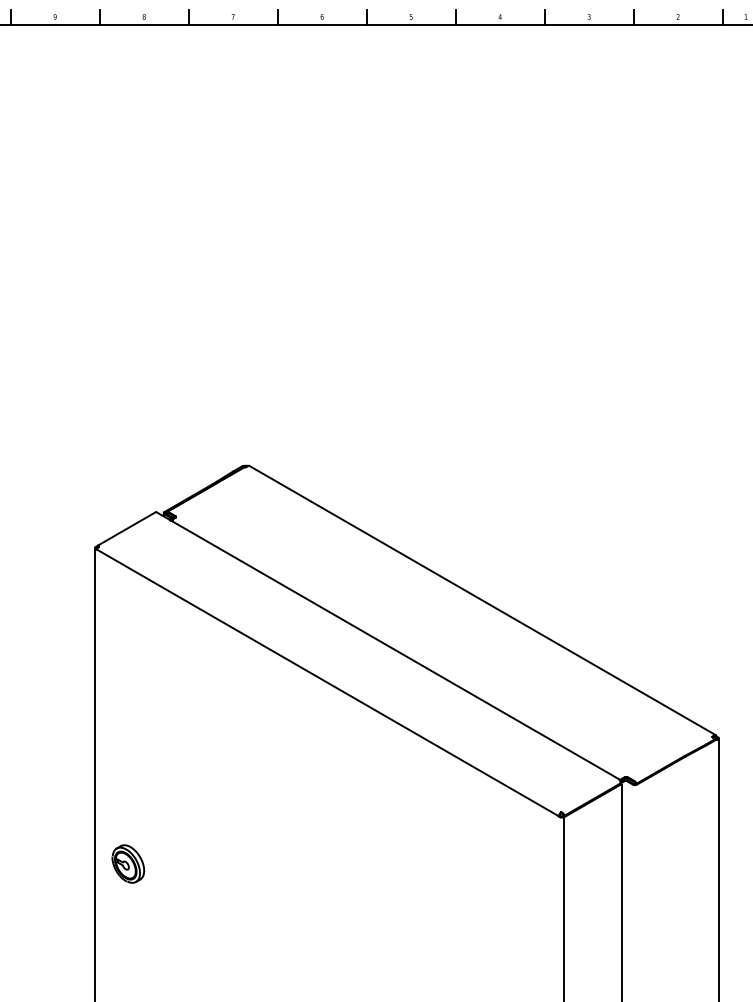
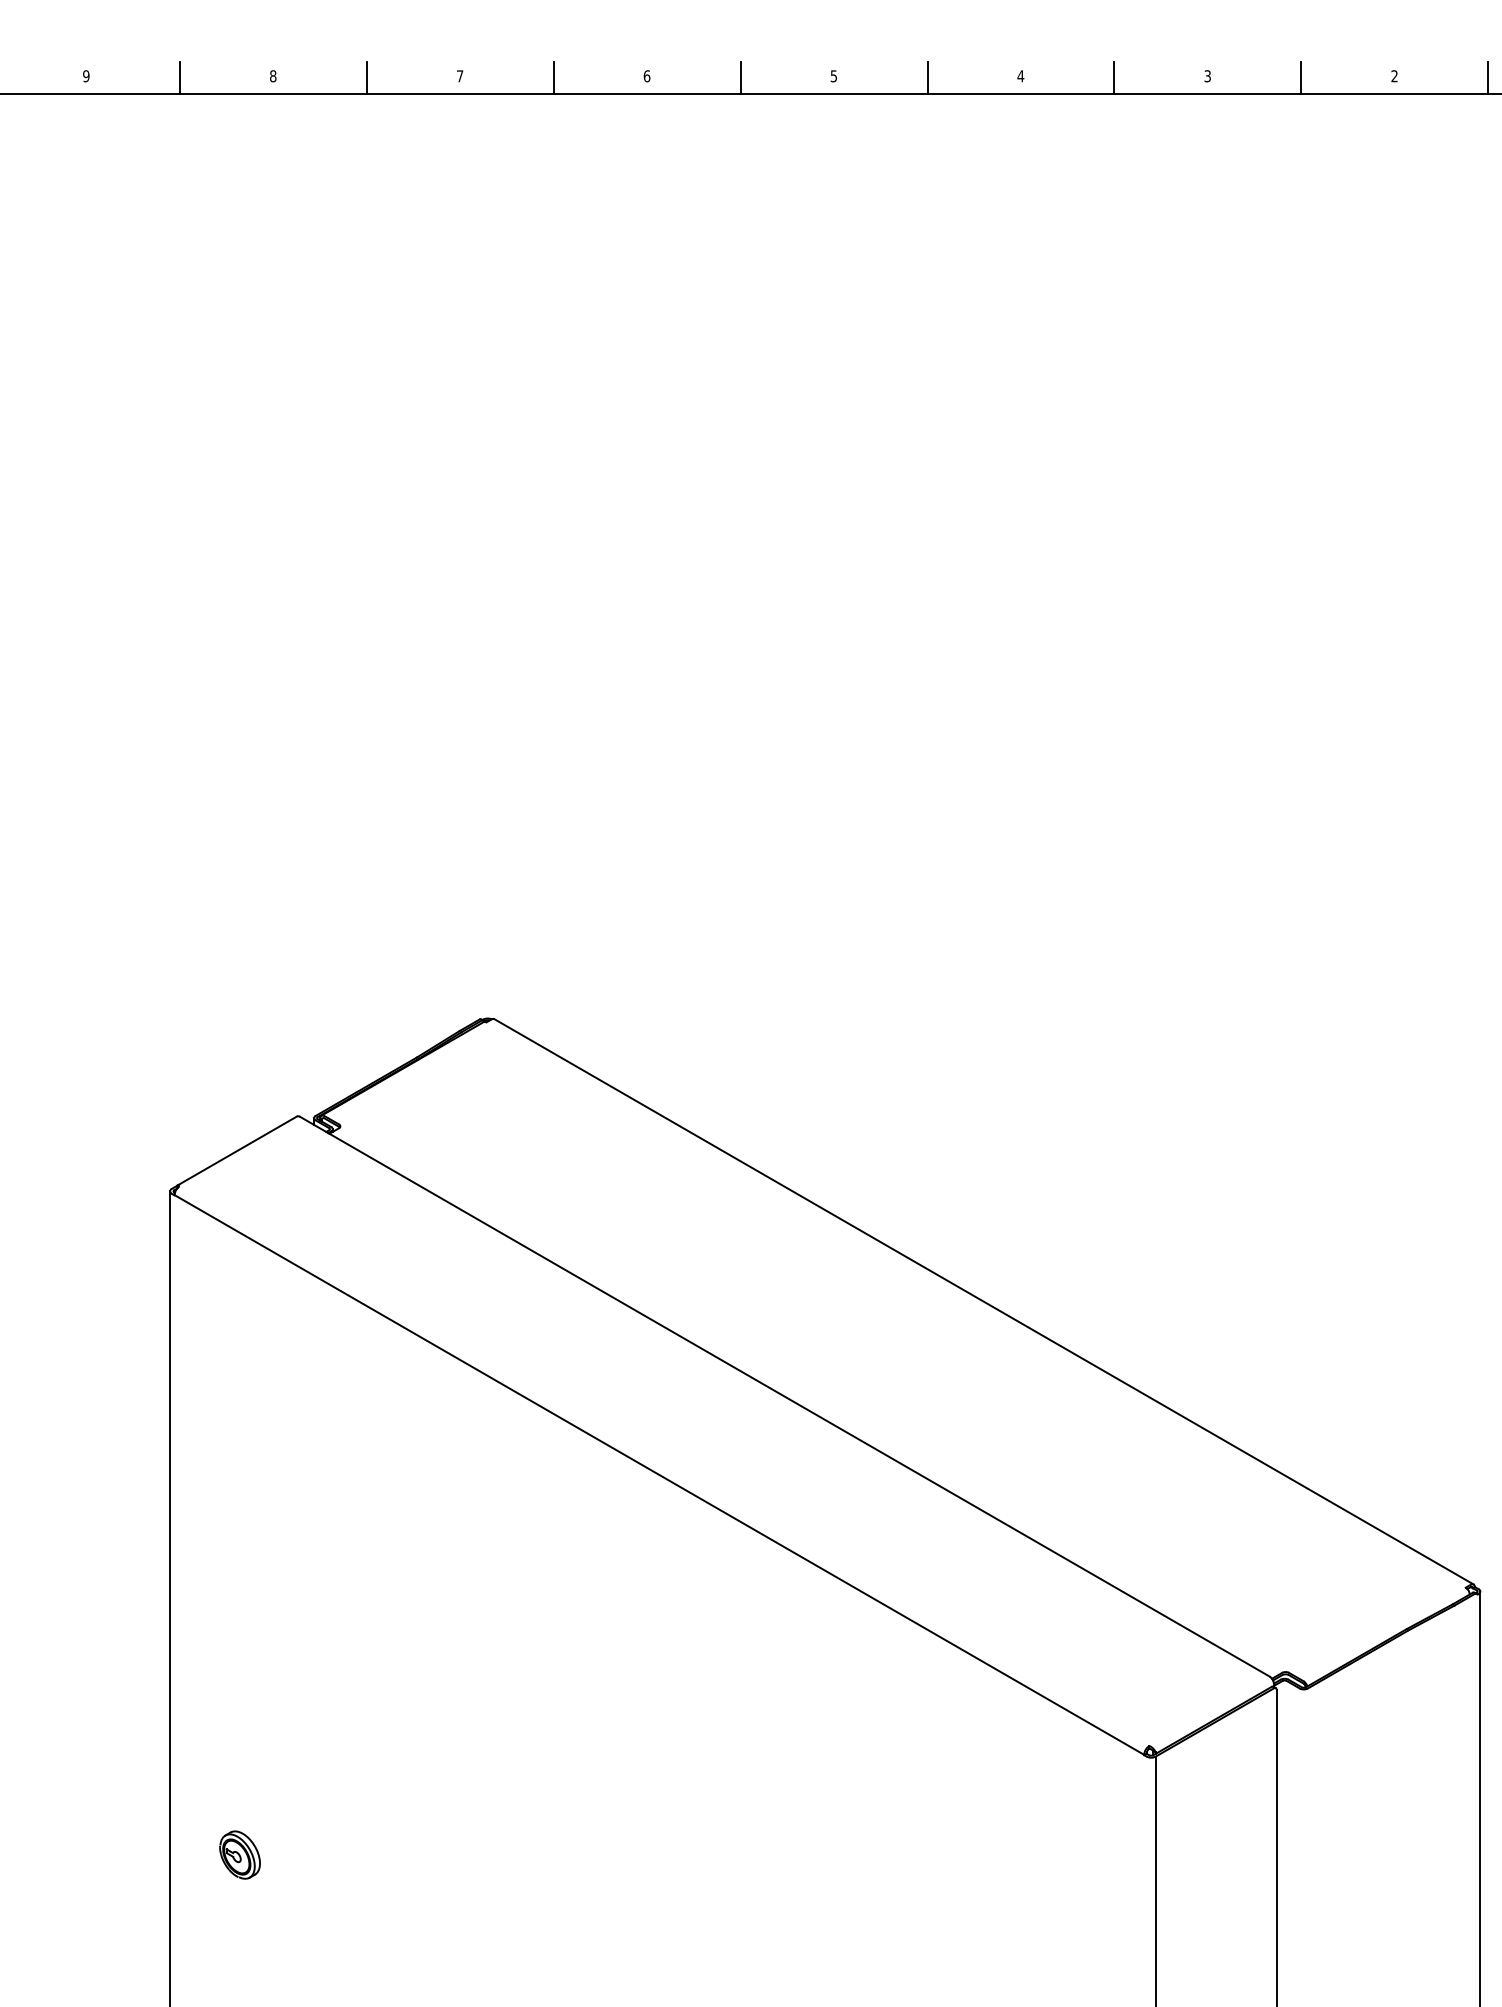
part: (128, 863) -> (240, 1853), size x0.6

